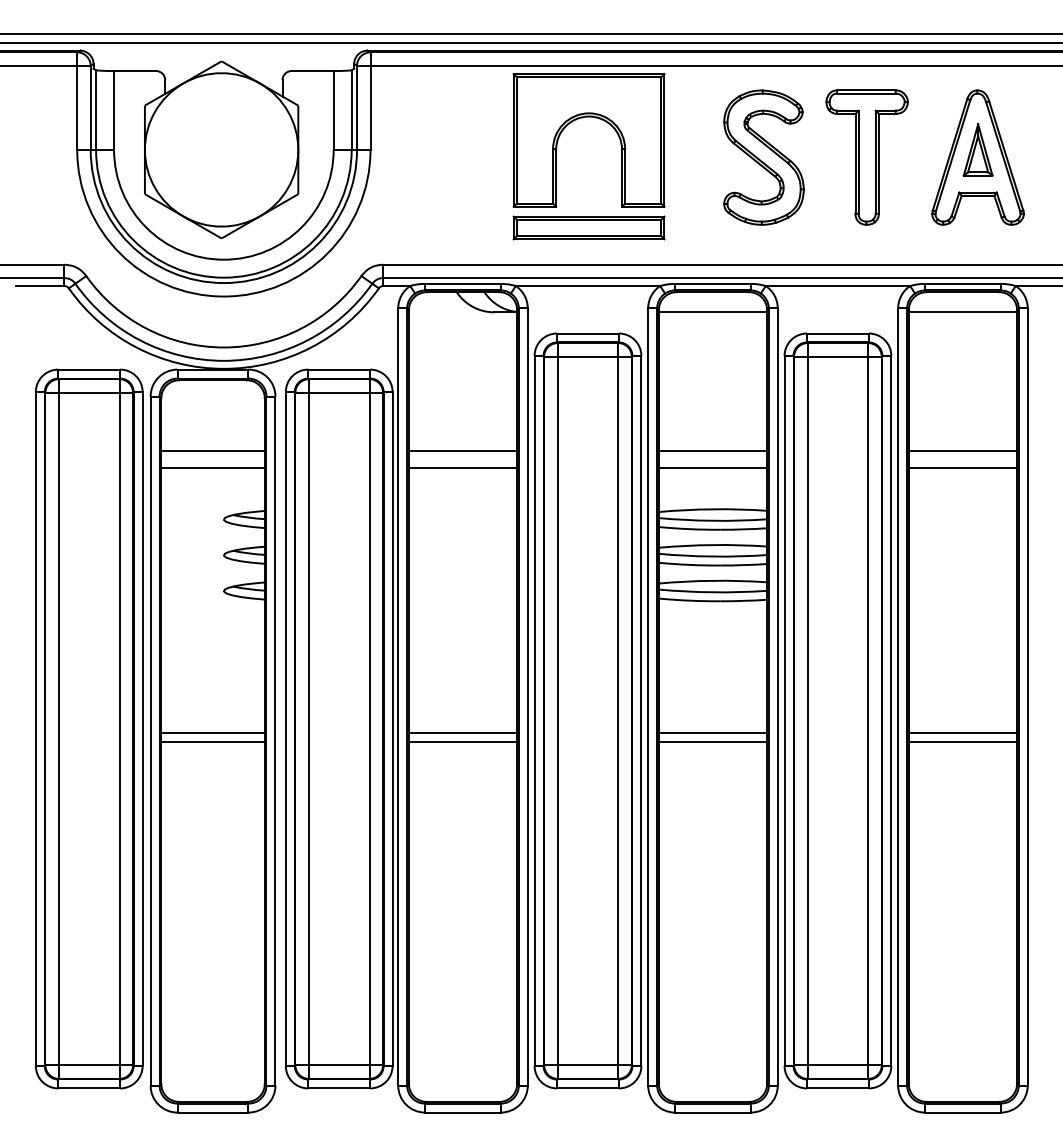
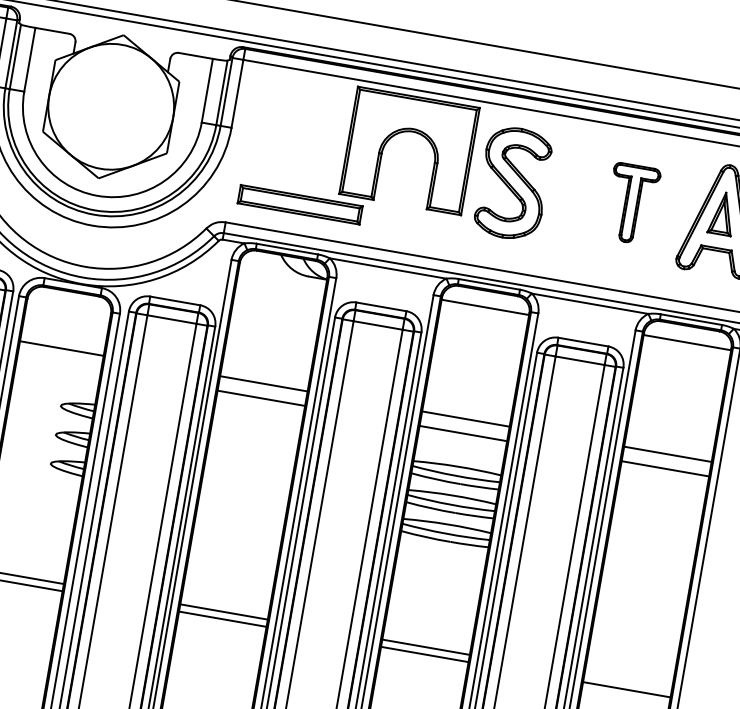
part: (763, 157) -> (513, 183), moved
part: (866, 157) -> (631, 203), size x0.7
part: (588, 227) -> (299, 204), moved
line: (212, 468) -> (58, 362), removed
line: (962, 732) -> (627, 682), removed

